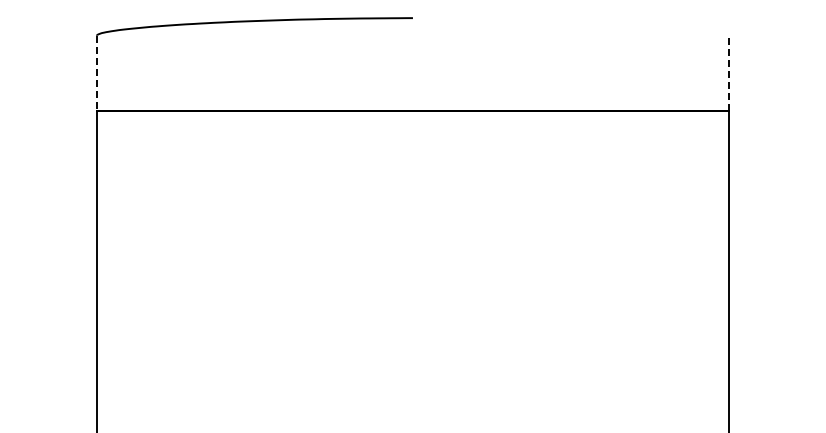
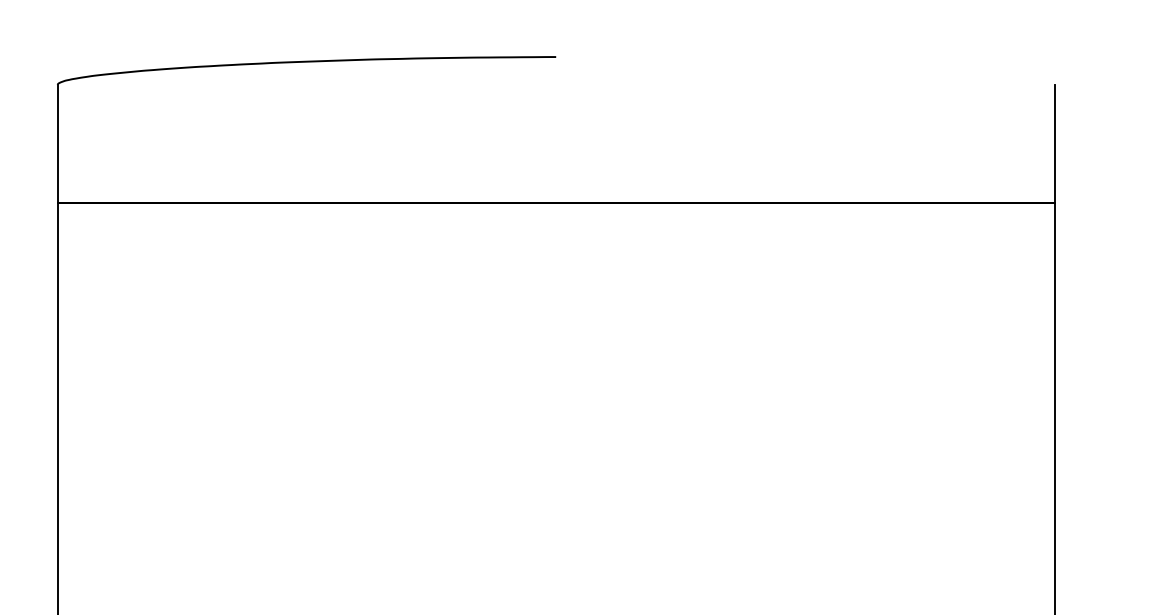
line: (96, 73) -> (57, 144), dashed -> solid
line: (729, 73) -> (1055, 144), dashed -> solid

